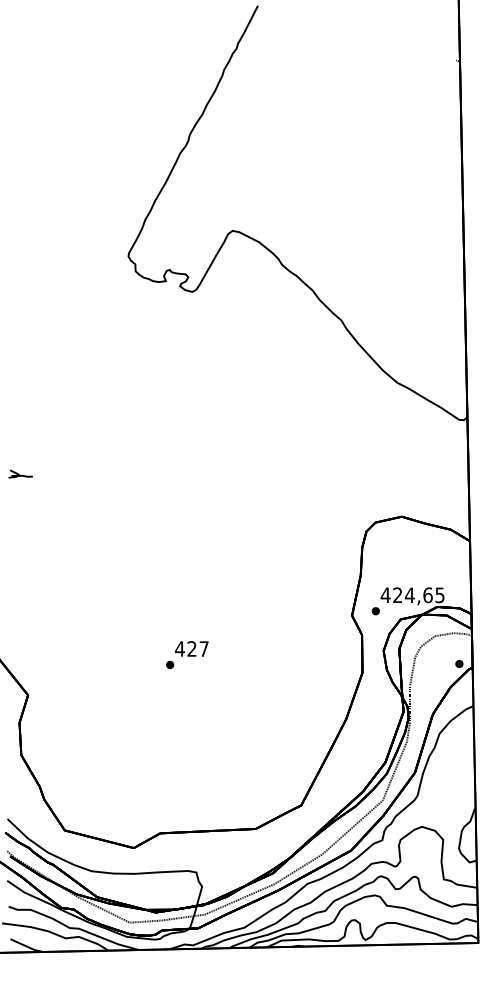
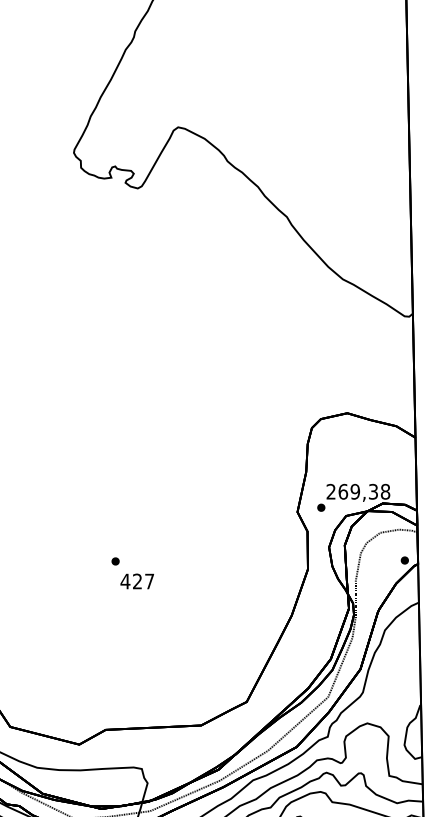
text: (412, 595) -> (357, 492), 424,65 -> 269,38
text: (191, 648) -> (136, 581), moved

